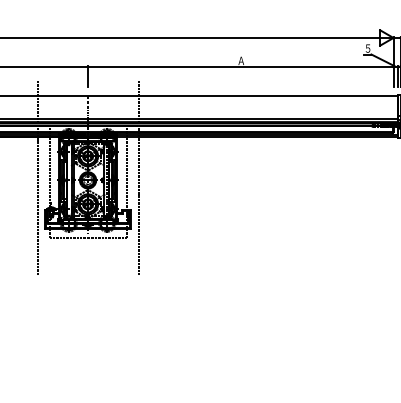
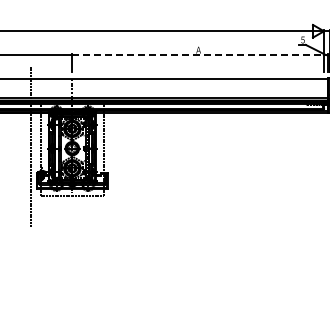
line: (241, 67) -> (198, 55), solid -> dashed
line: (137, 177) -> (113, 146), removed

